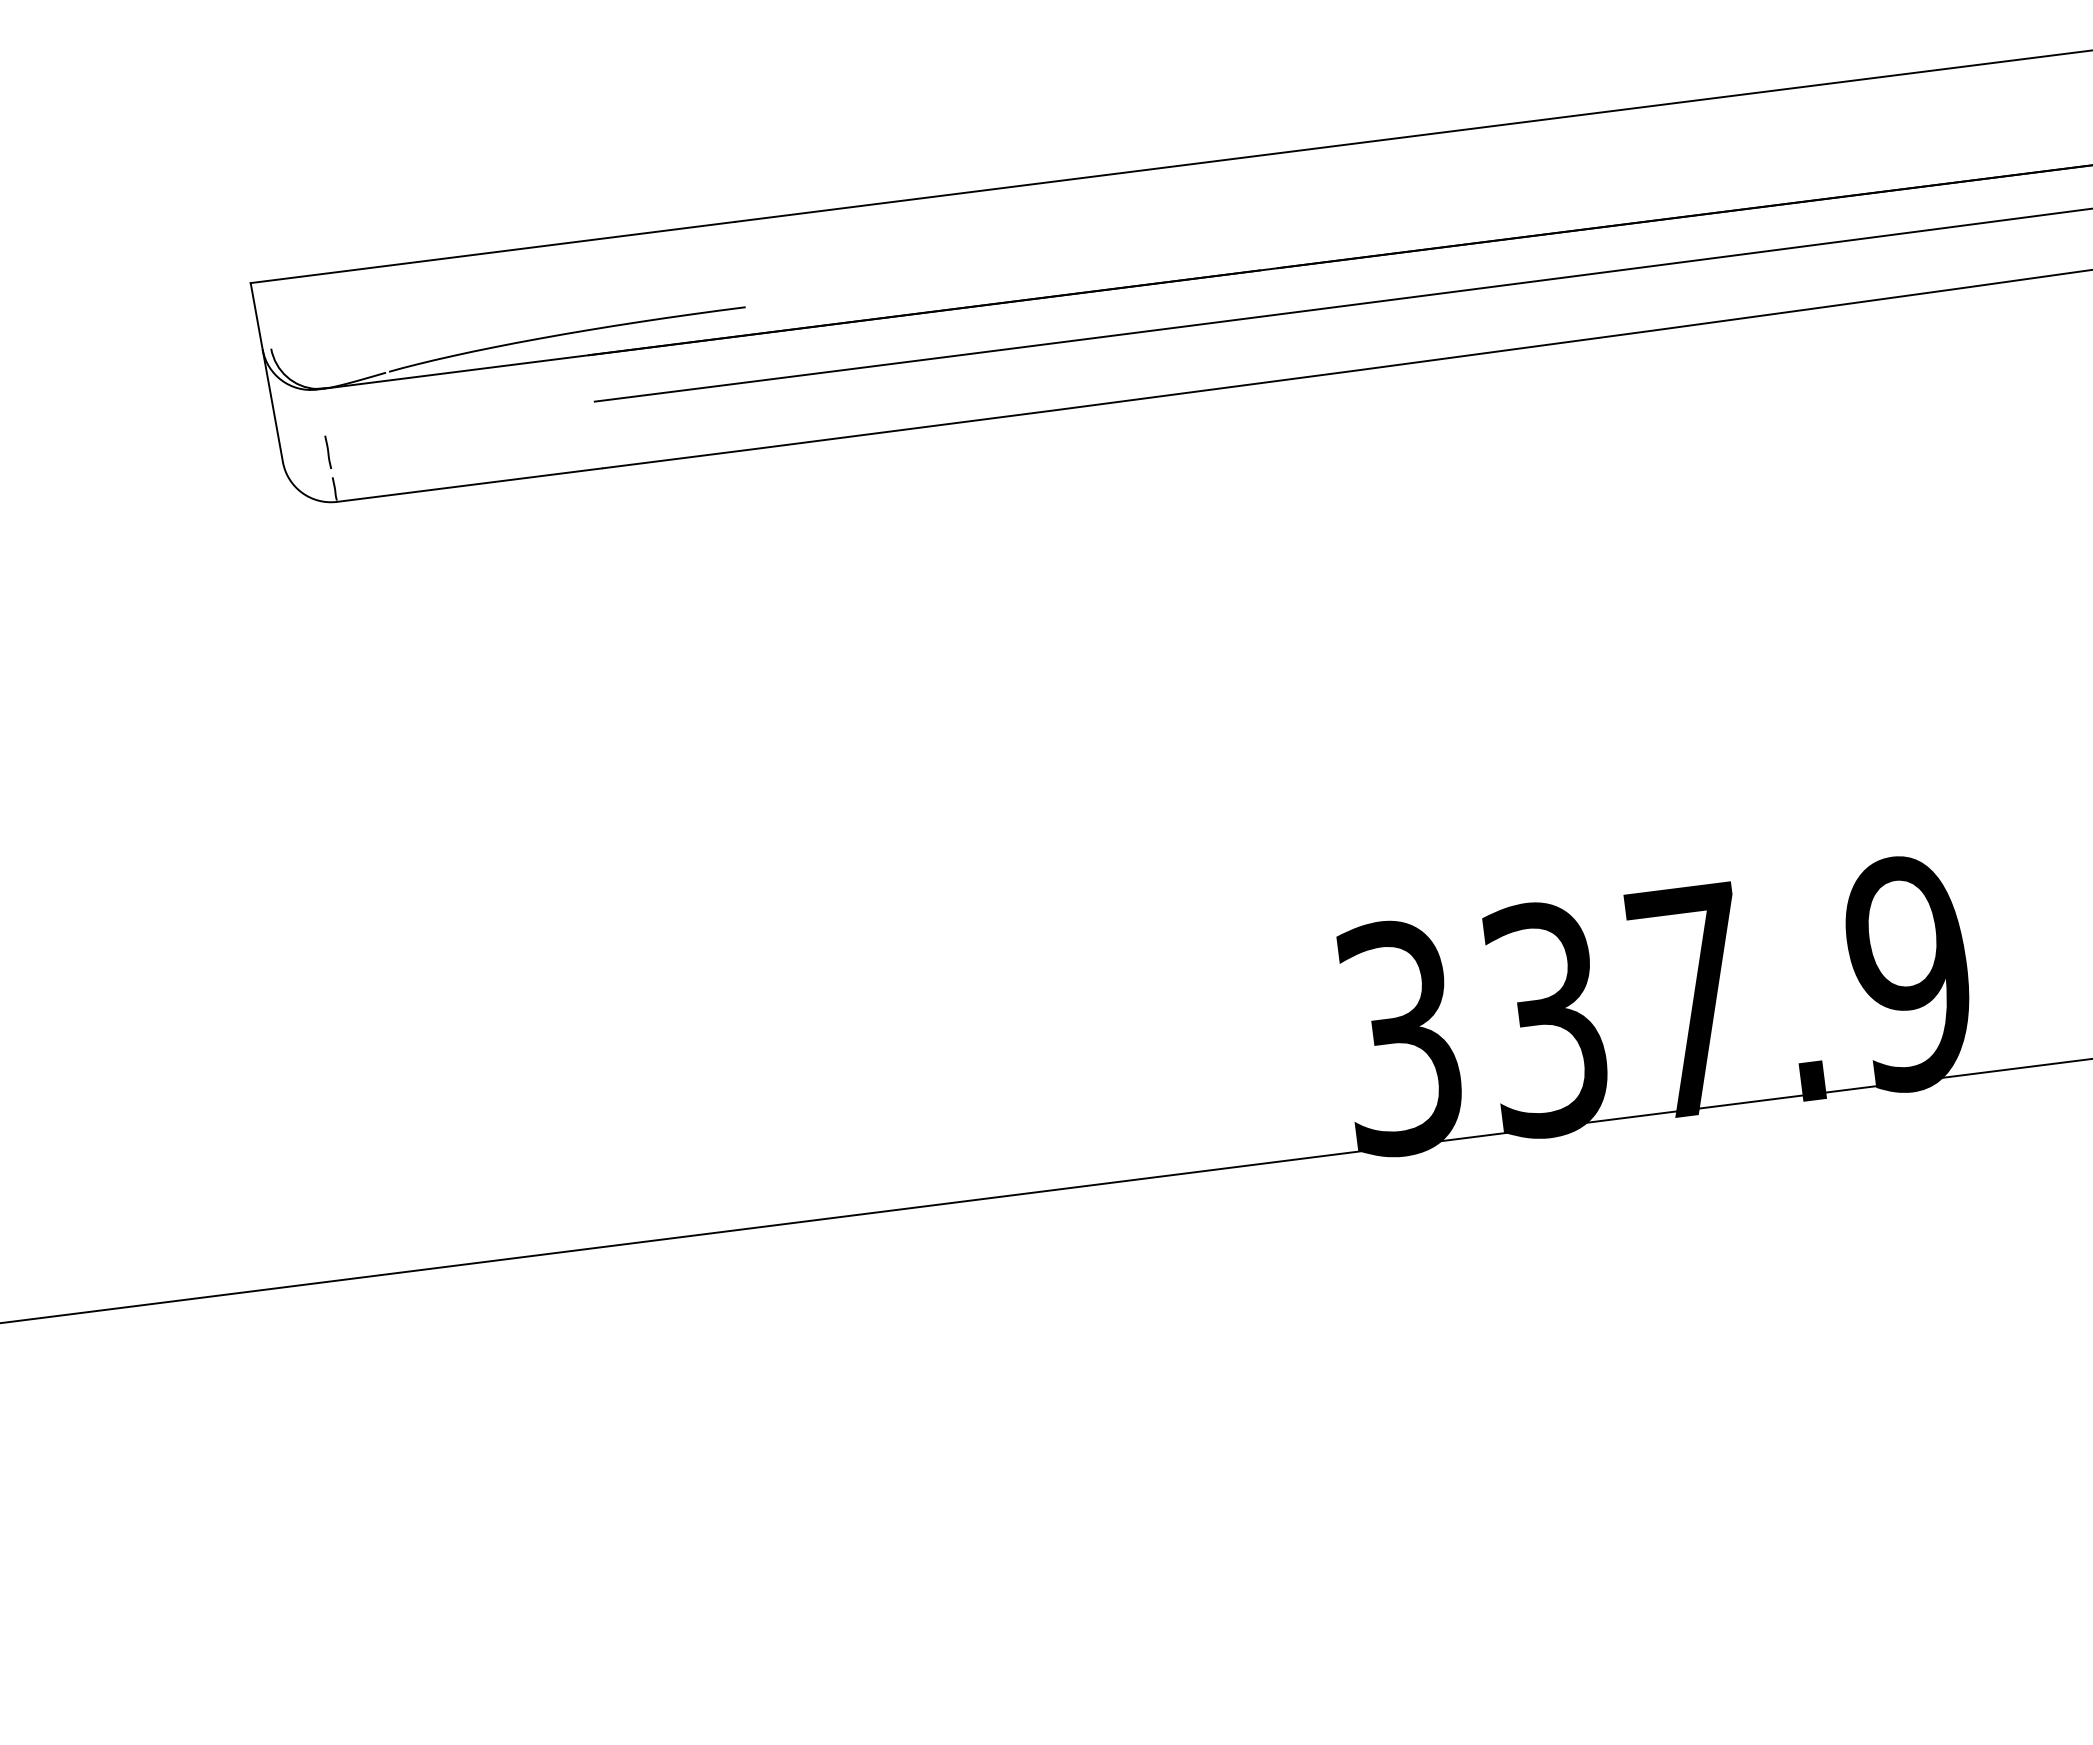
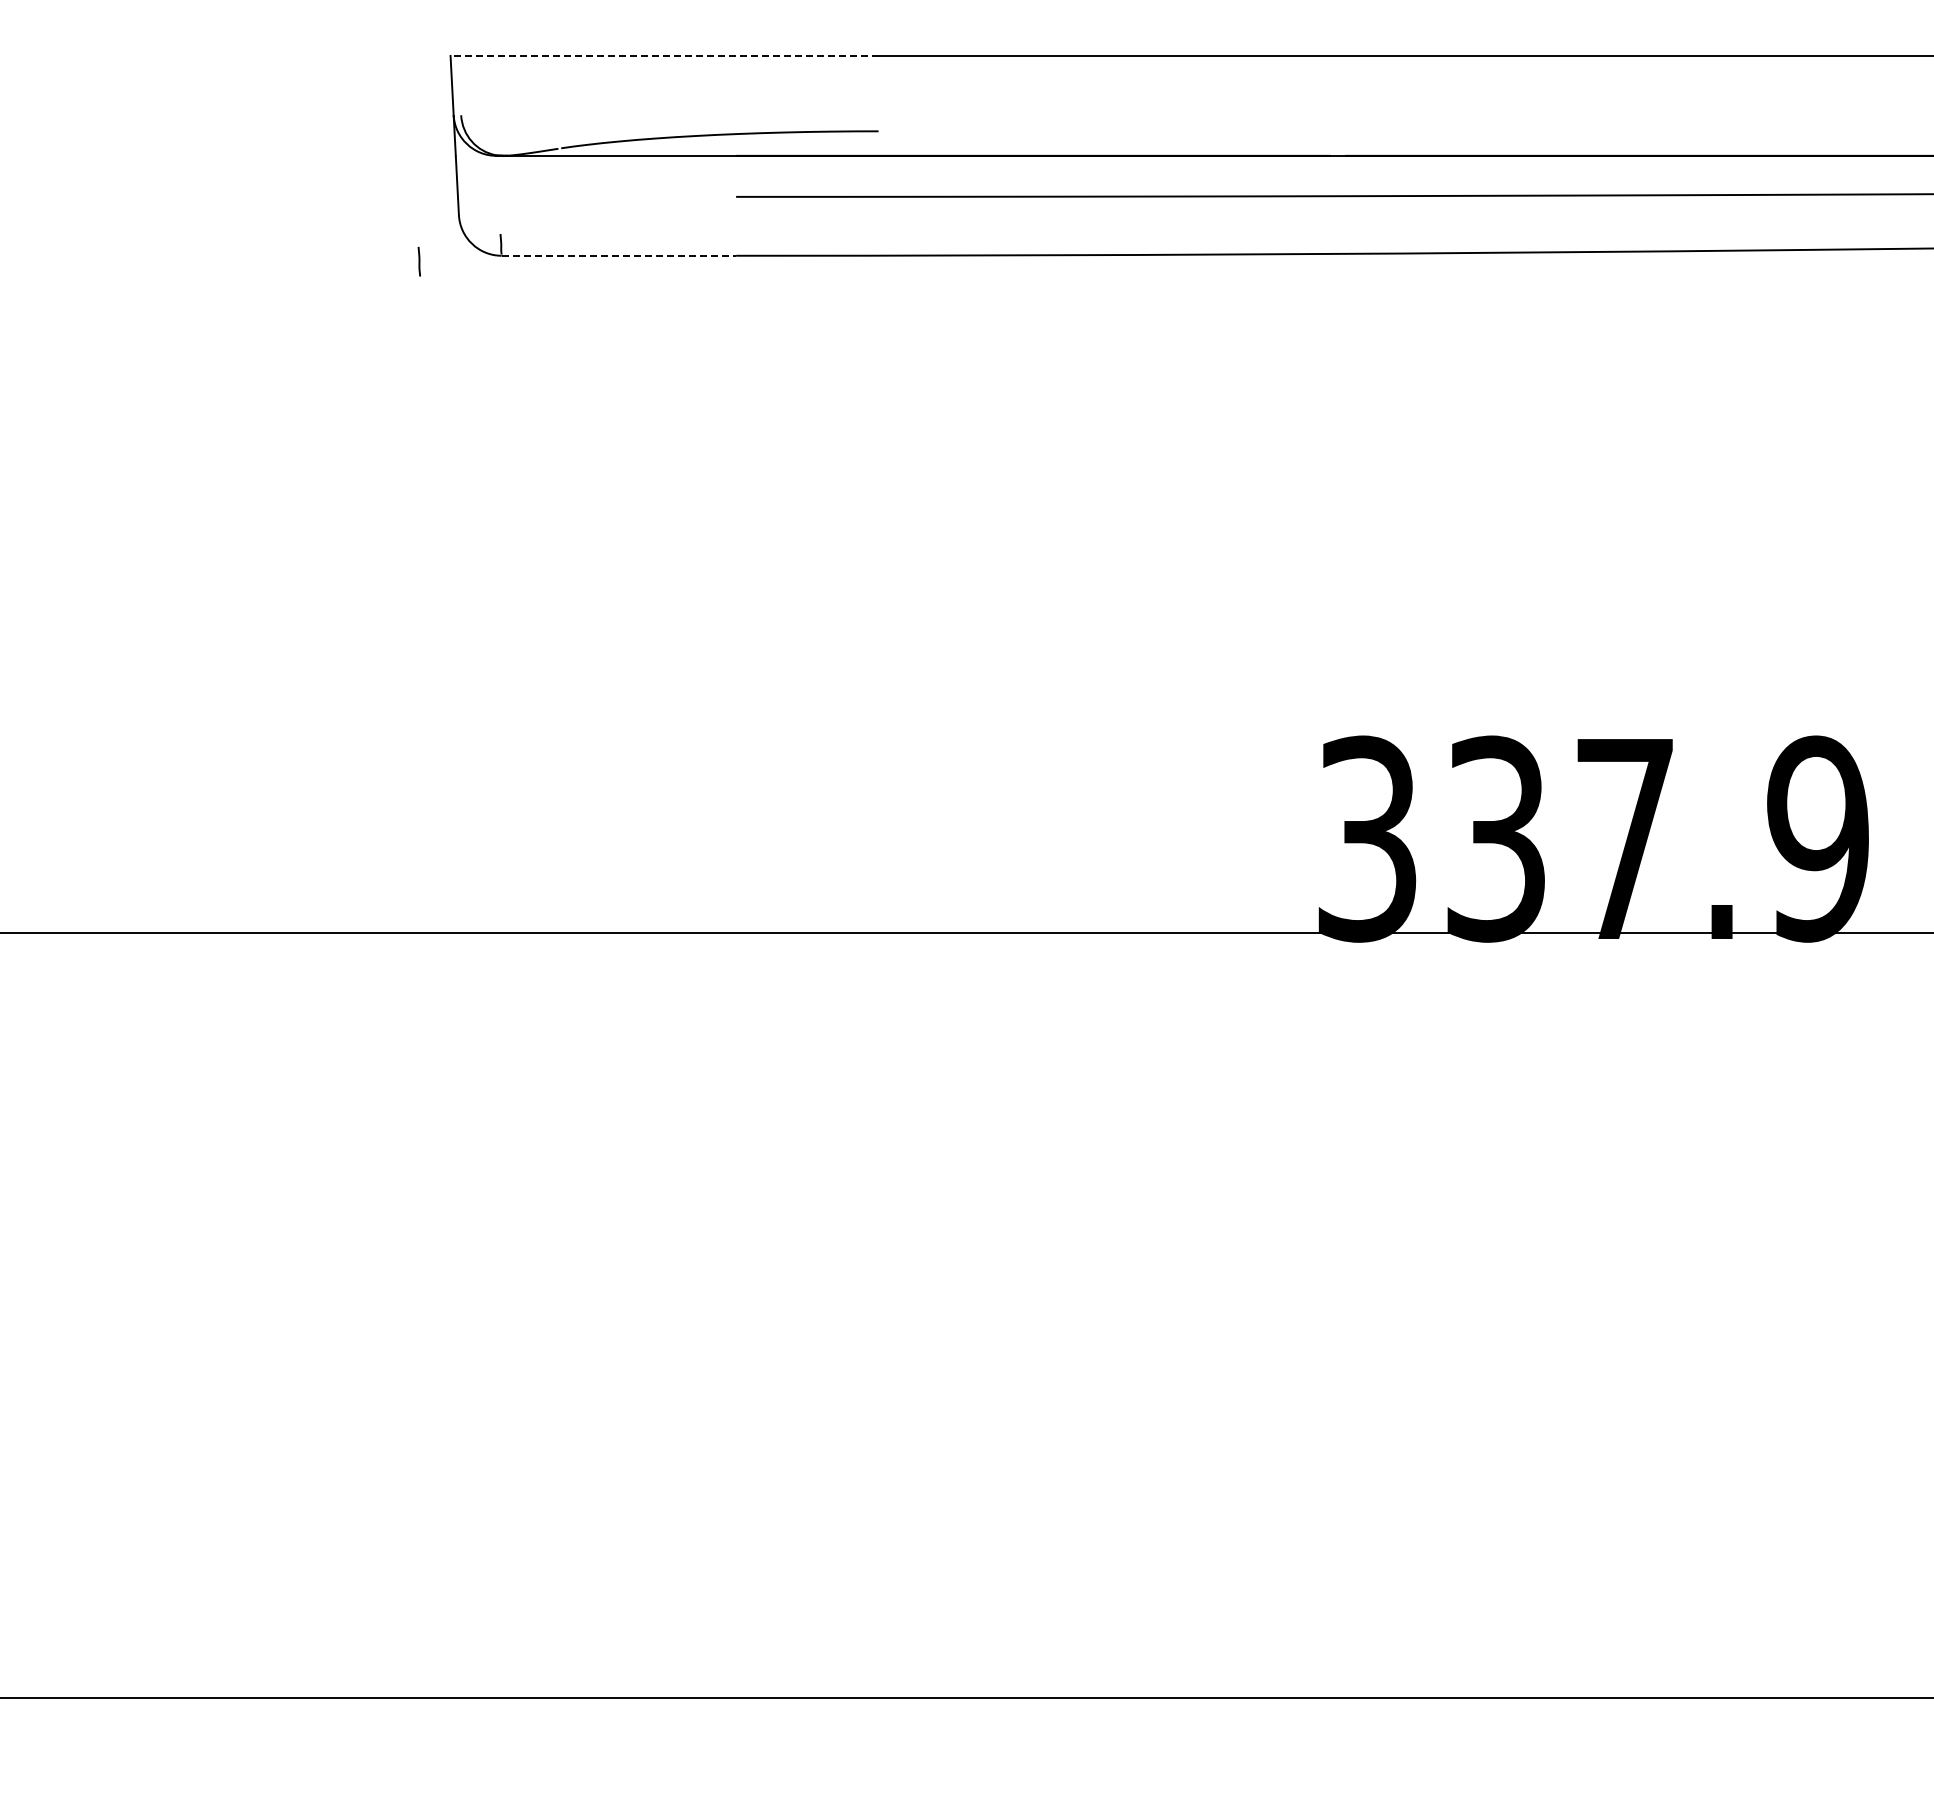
line: (492, 252) -> (664, 55), solid -> dashed
line: (327, 452) -> (418, 261), moved
line: (470, 484) -> (619, 255), solid -> dashed

